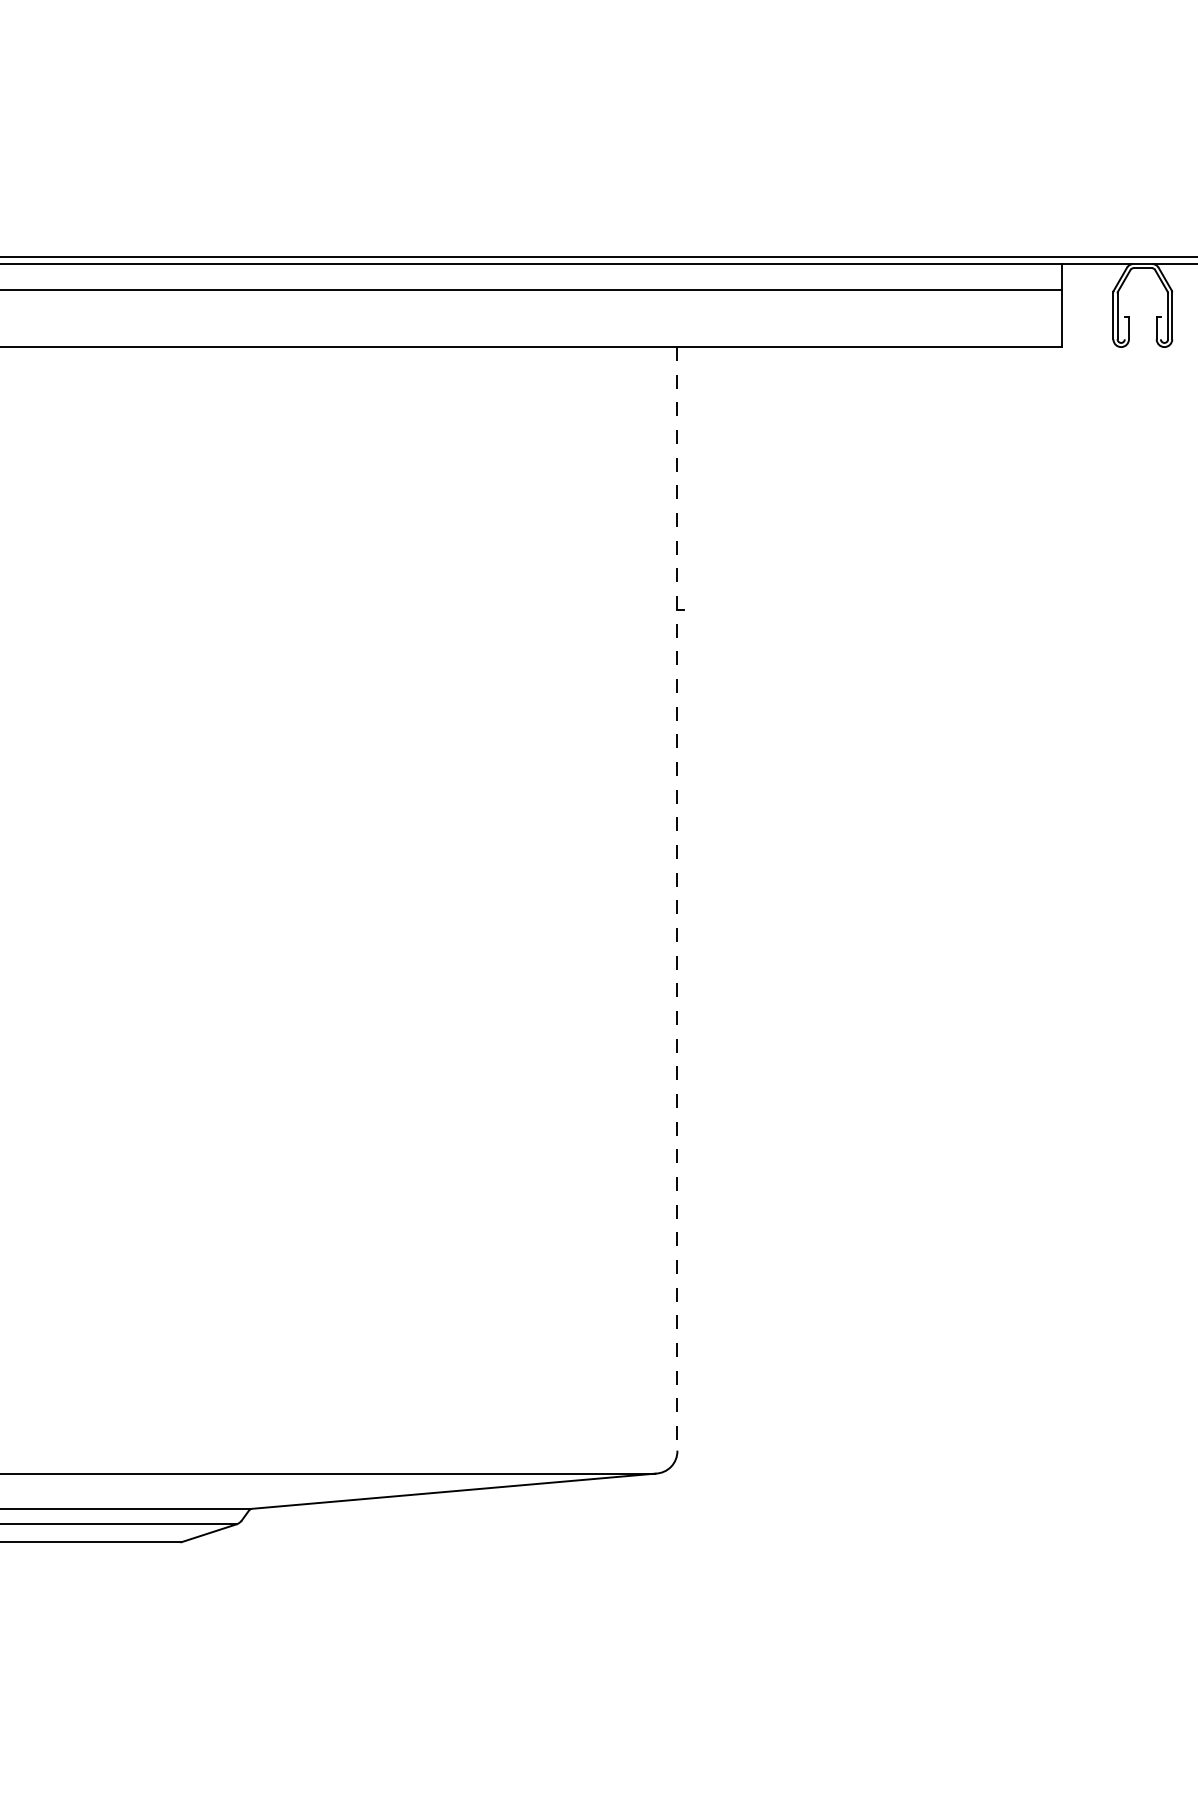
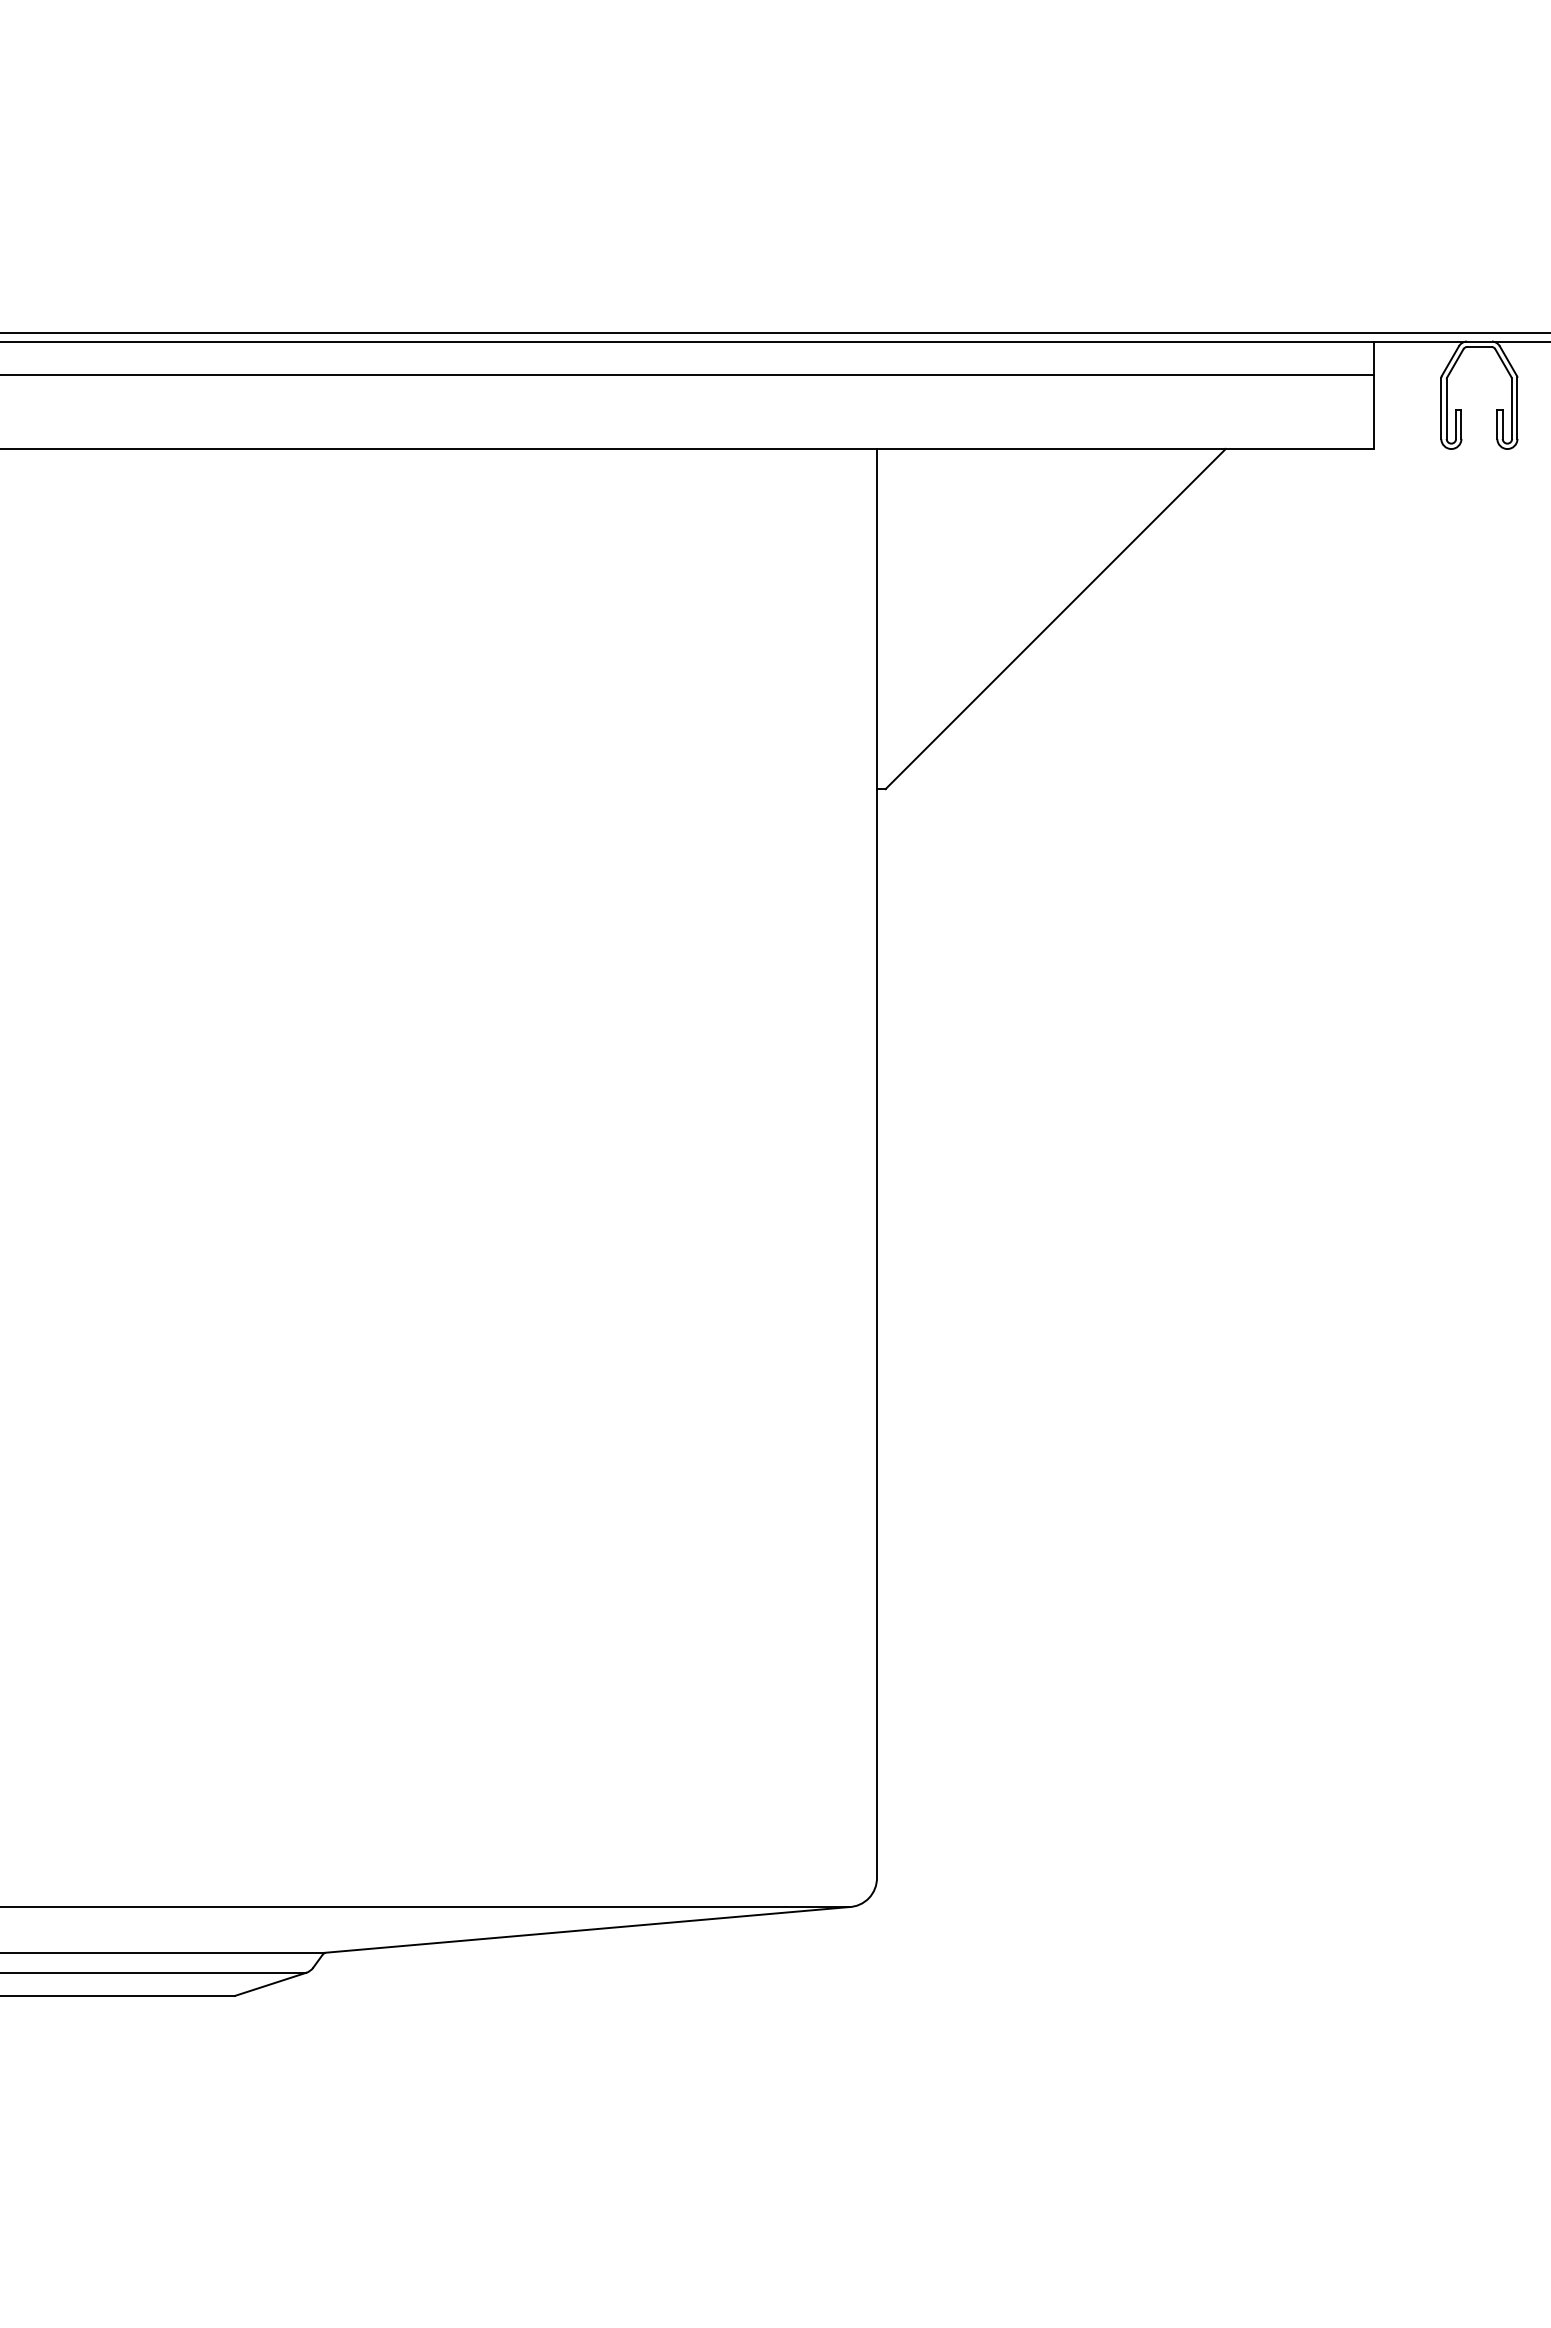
line: (1125, 328) -> (1456, 424), added
line: (1160, 328) -> (1502, 424), added
line: (815, 478) -> (1055, 618), added
line: (677, 899) -> (877, 1163), dashed -> solid

